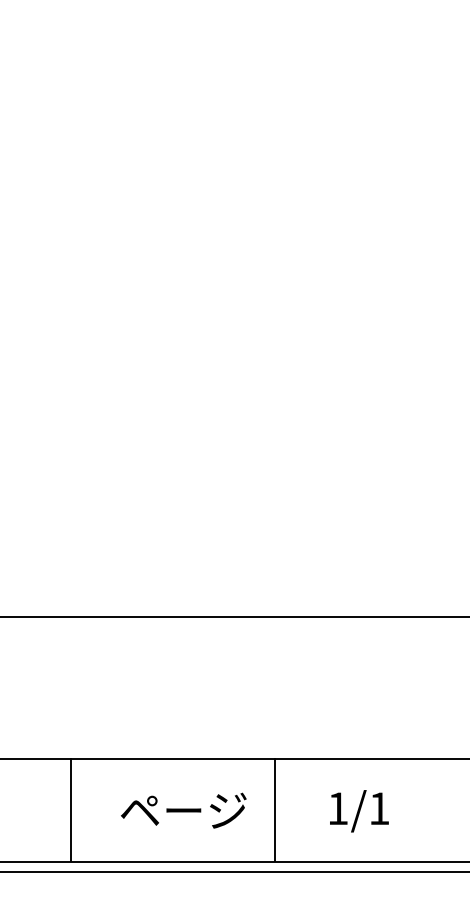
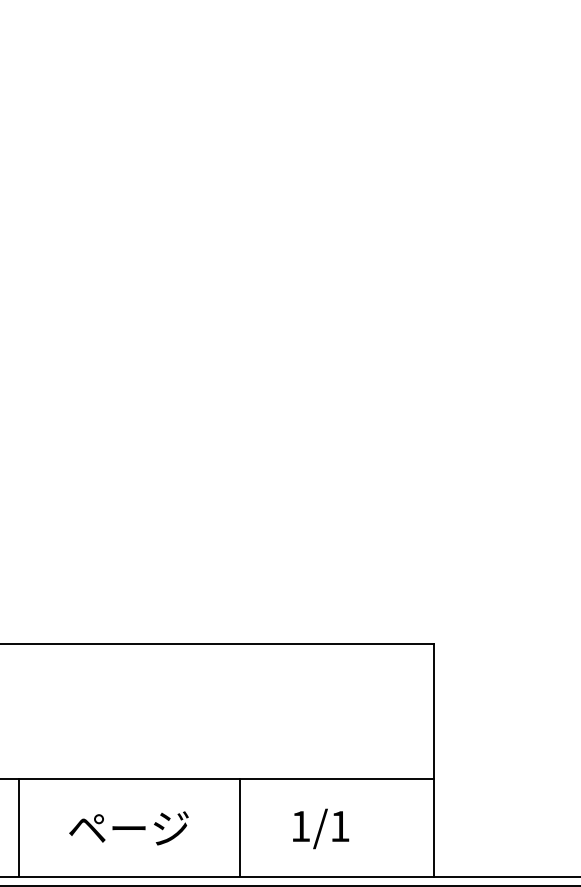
line: (71, 809) -> (19, 827), moved
text: (183, 810) -> (128, 828), moved

